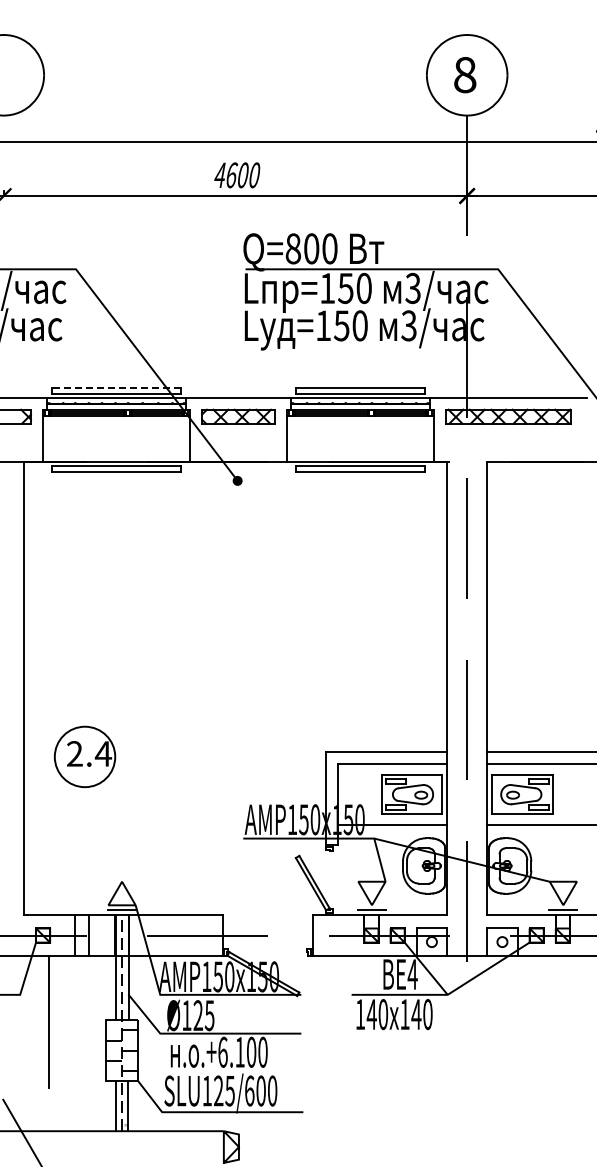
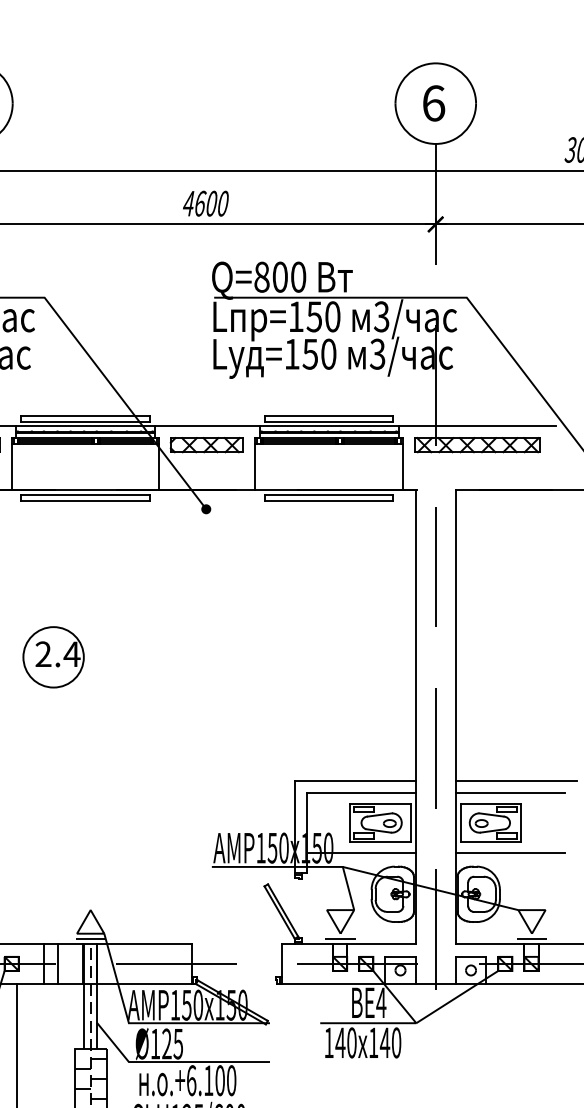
text: (465, 74) -> (434, 102), 8 -> 6
line: (116, 387) -> (85, 415), dashed -> solid
part: (84, 756) -> (53, 656), moved

